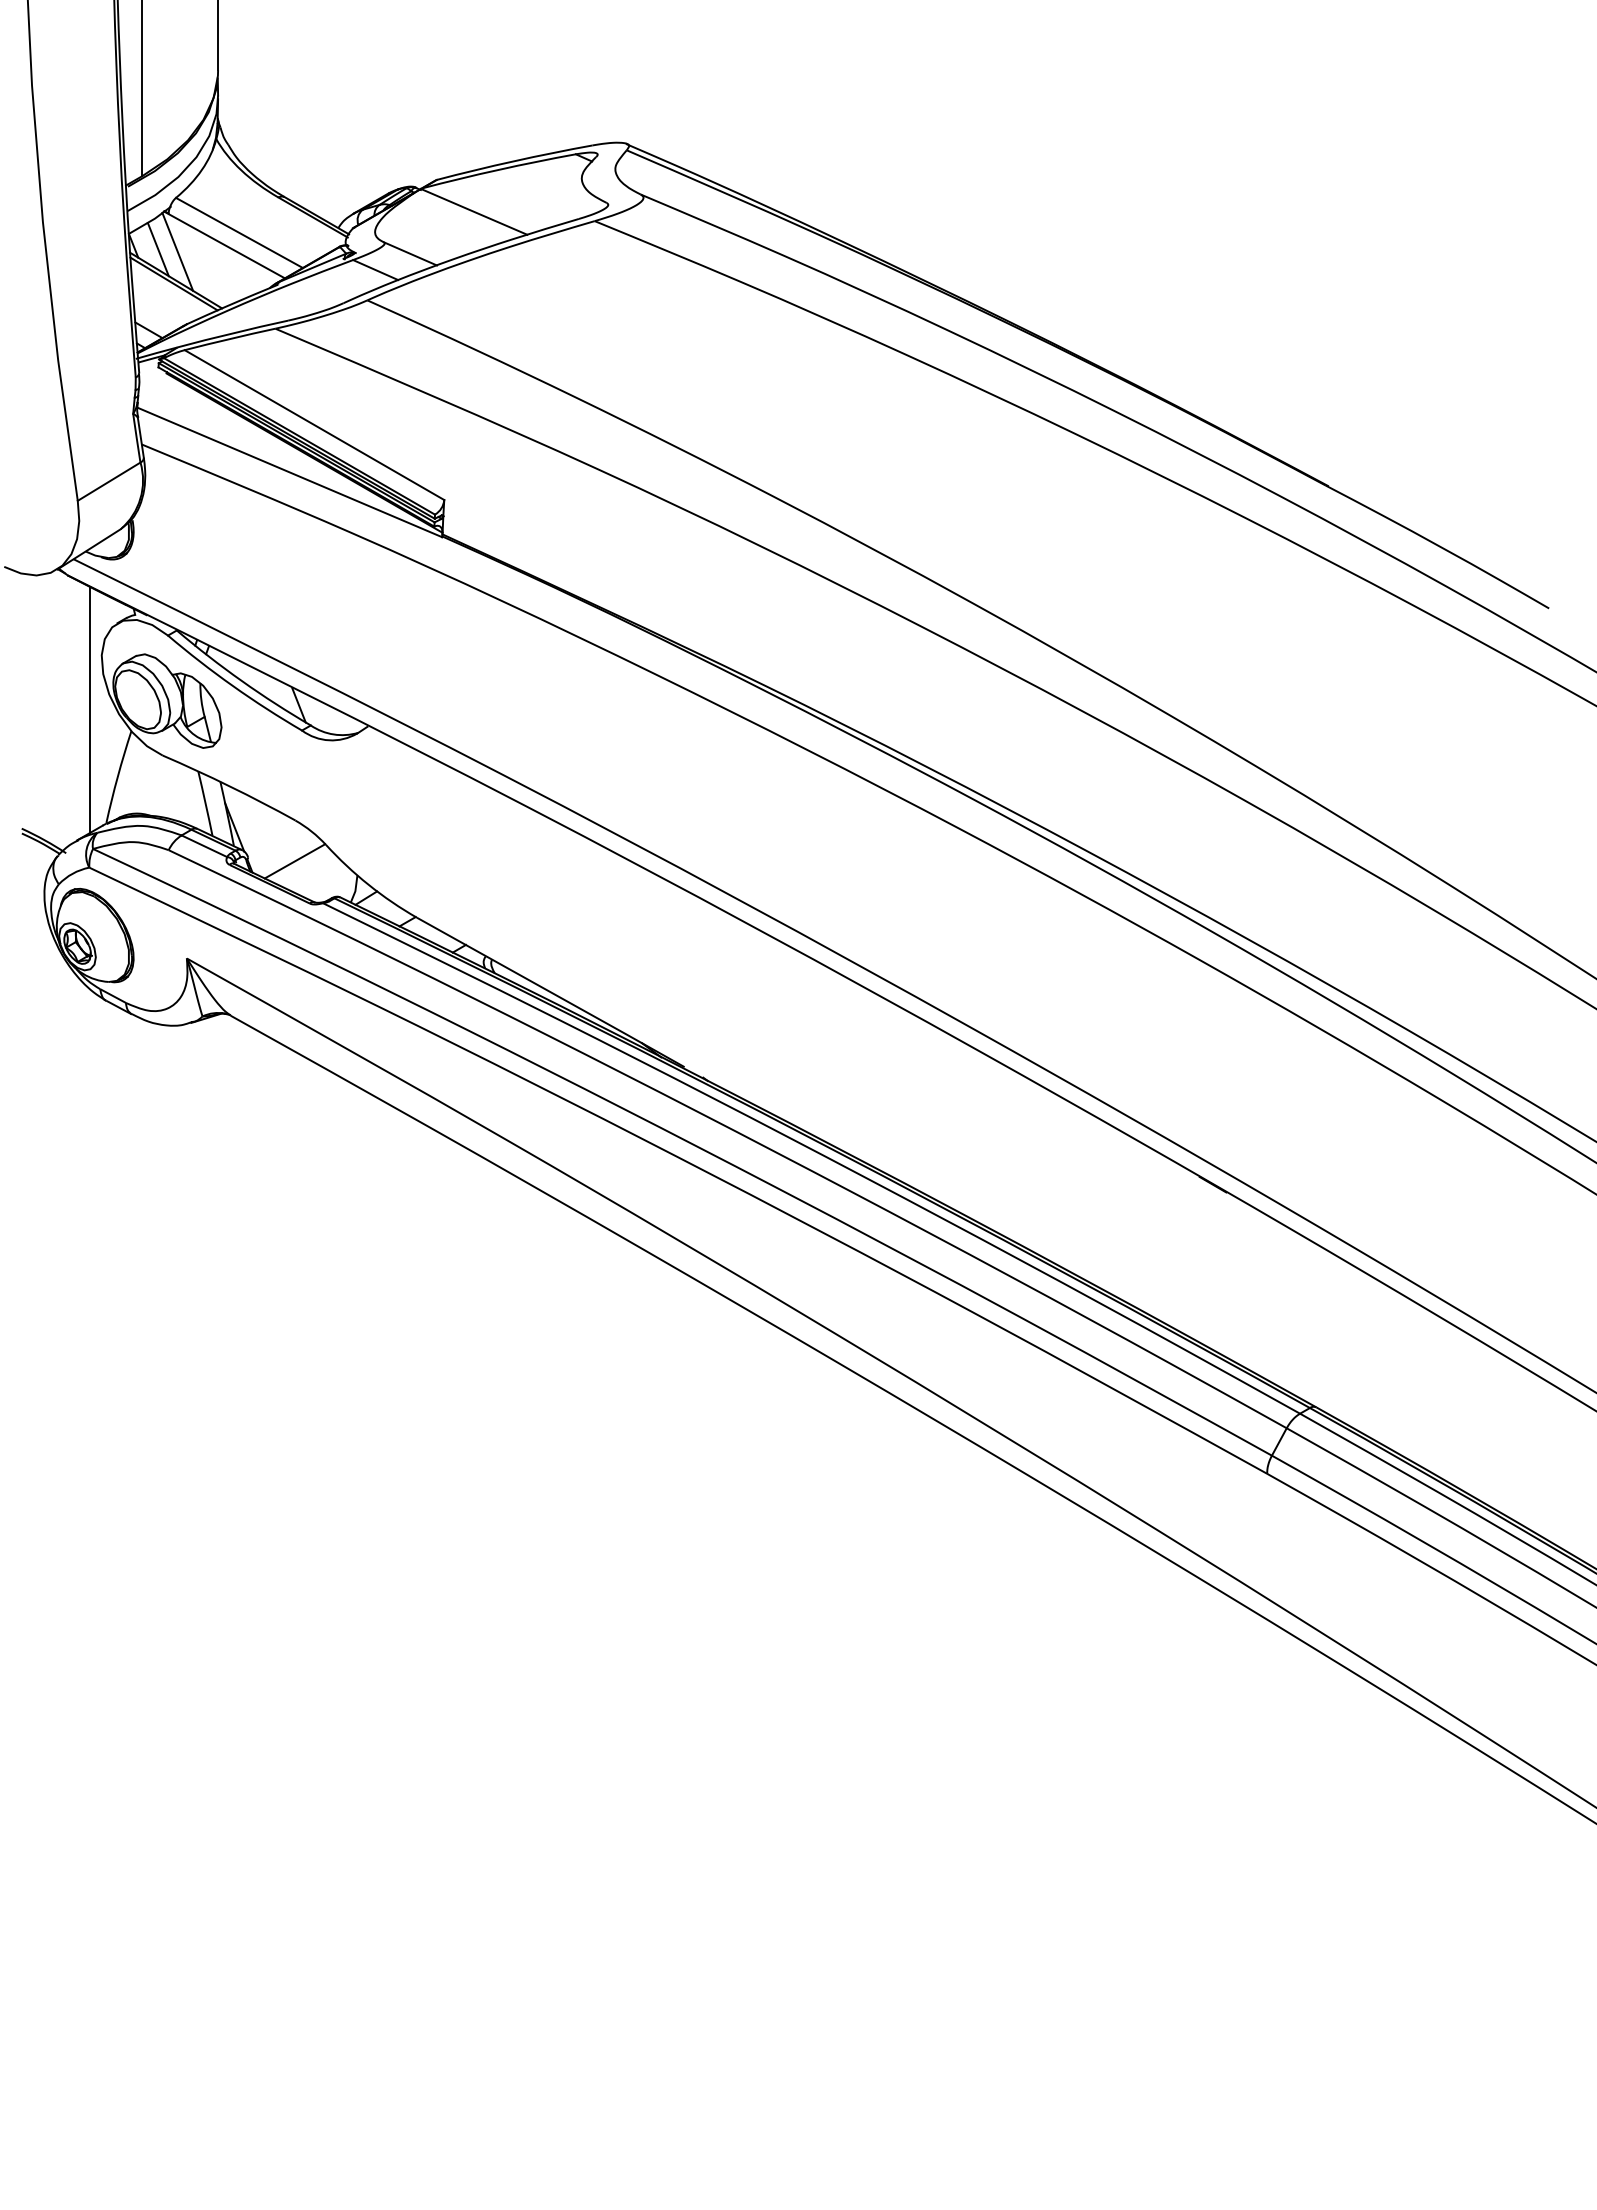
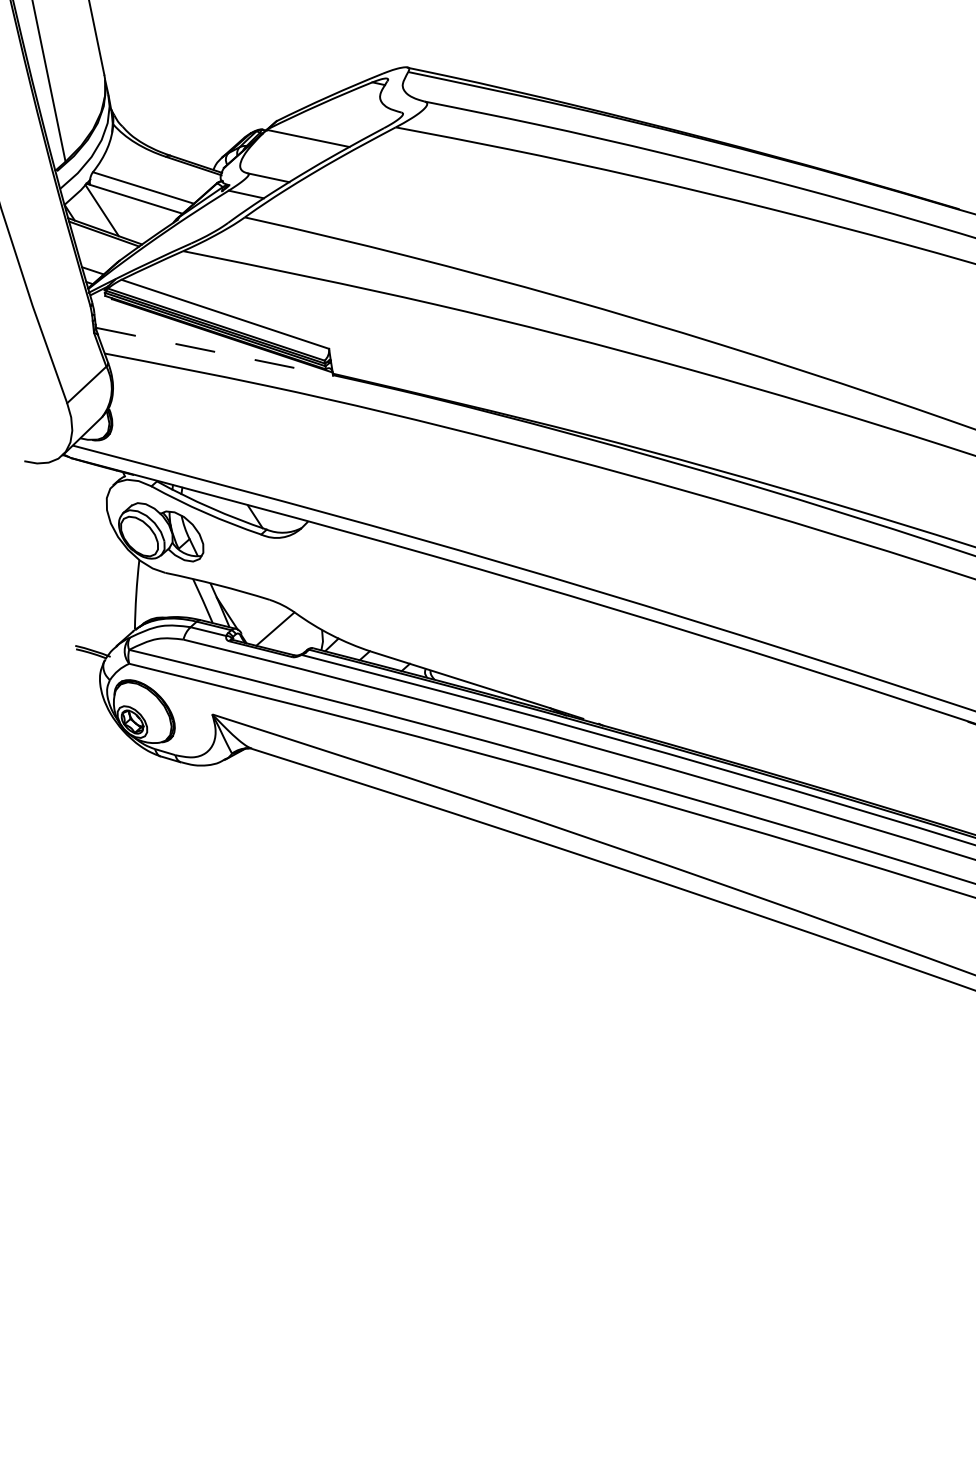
line: (157, 249) -> (87, 211), removed
line: (290, 472) -> (215, 351), solid -> dashed
line: (90, 709) -> (106, 550), removed

